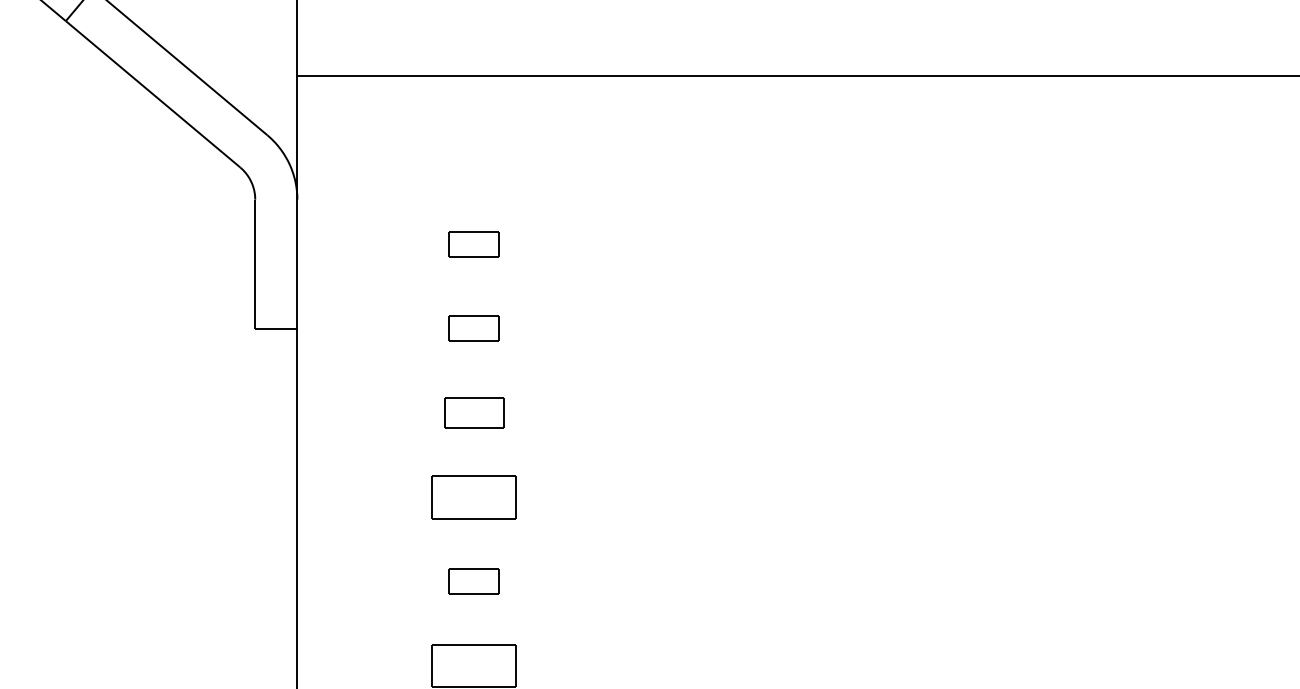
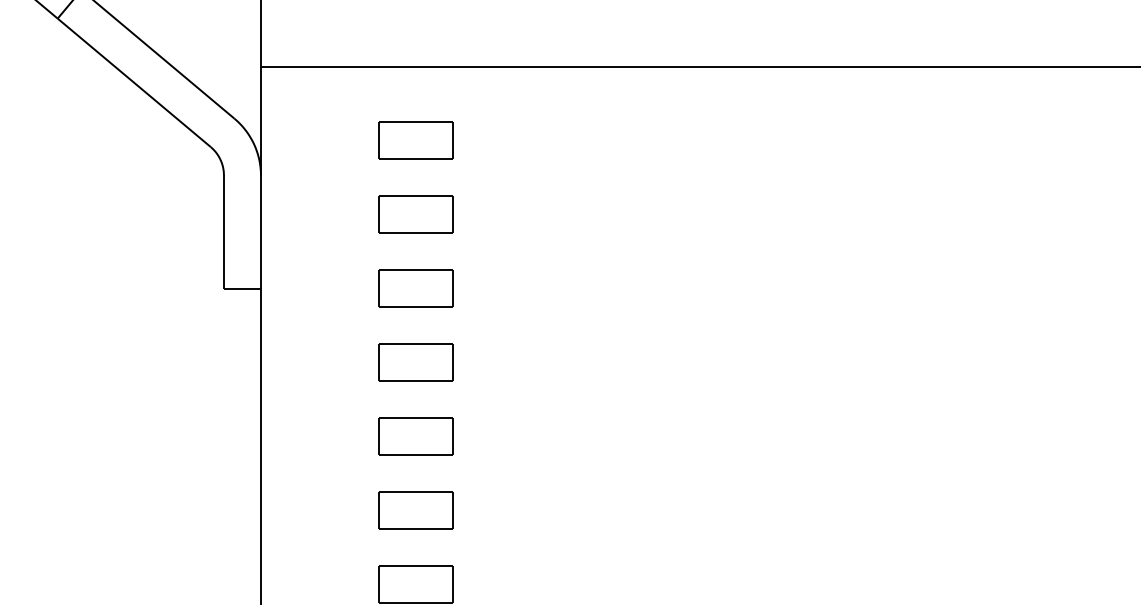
part: (473, 159) -> (415, 140), added
part: (473, 244) -> (415, 214), size x1.67
part: (473, 328) -> (415, 288), size x1.67
part: (473, 412) -> (415, 362), size x1.43
part: (473, 581) -> (415, 510), size x1.67

